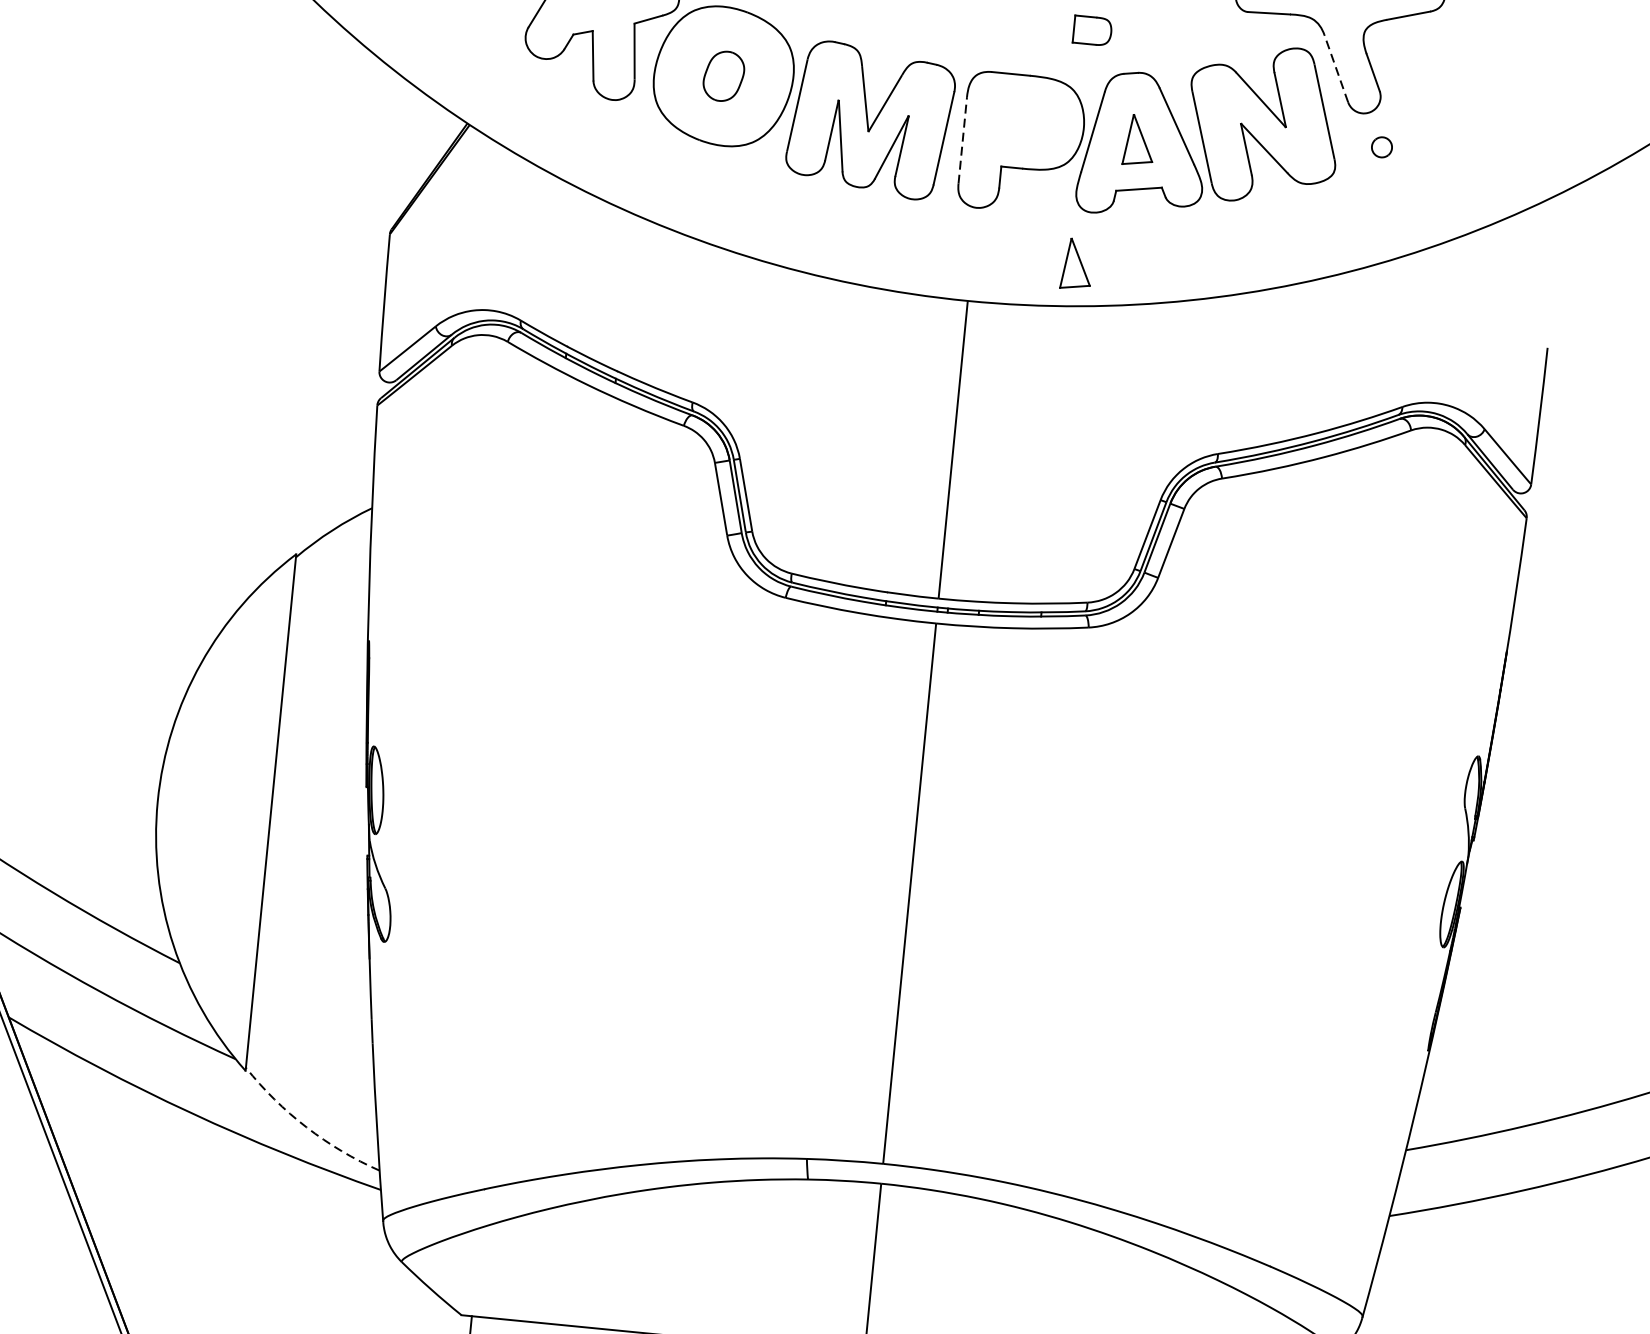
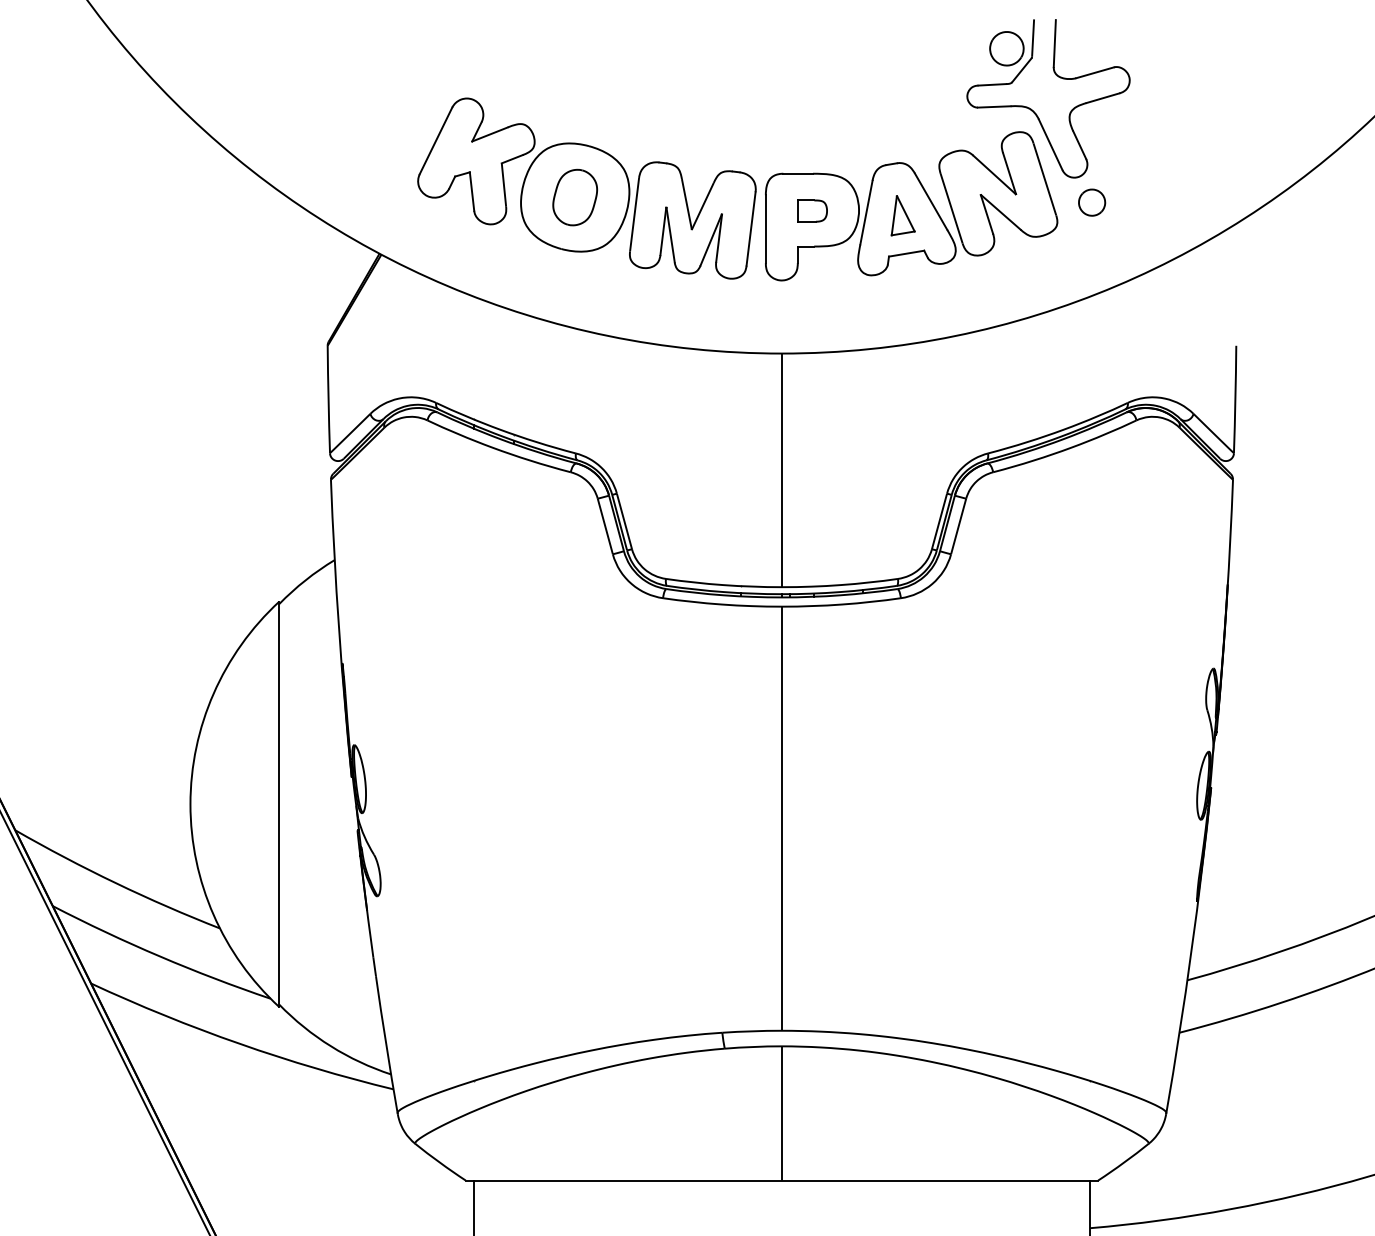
part: (1092, 30) -> (812, 210), moved
line: (1336, 68) -> (1050, 144), dashed -> solid
part: (724, 76) -> (575, 197), size x1.43
line: (962, 140) -> (765, 229), dashed -> solid
part: (1382, 147) -> (1092, 202), size x1.67
part: (1076, 263) -> (863, 316), removed
arc: (305, 1127) -> (330, 1046), dashed -> solid

